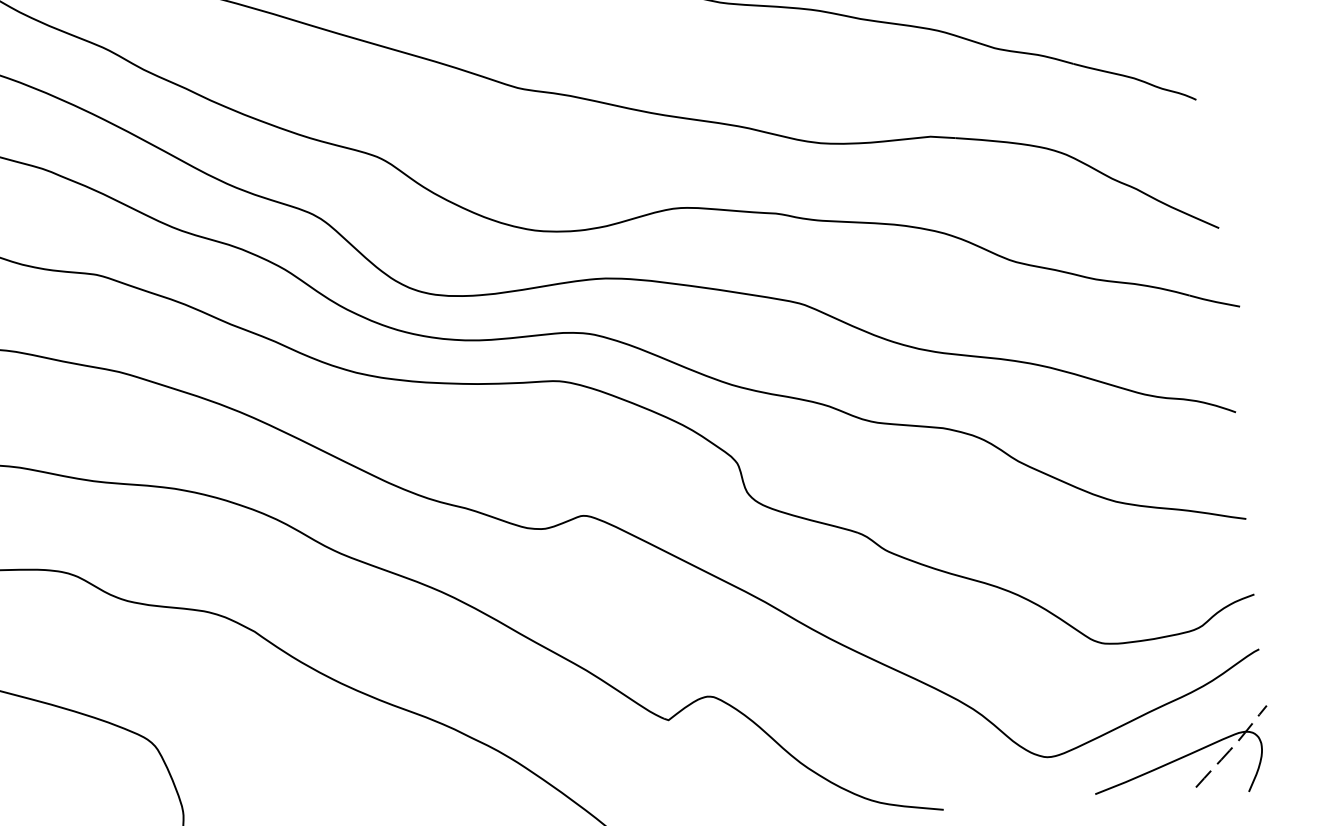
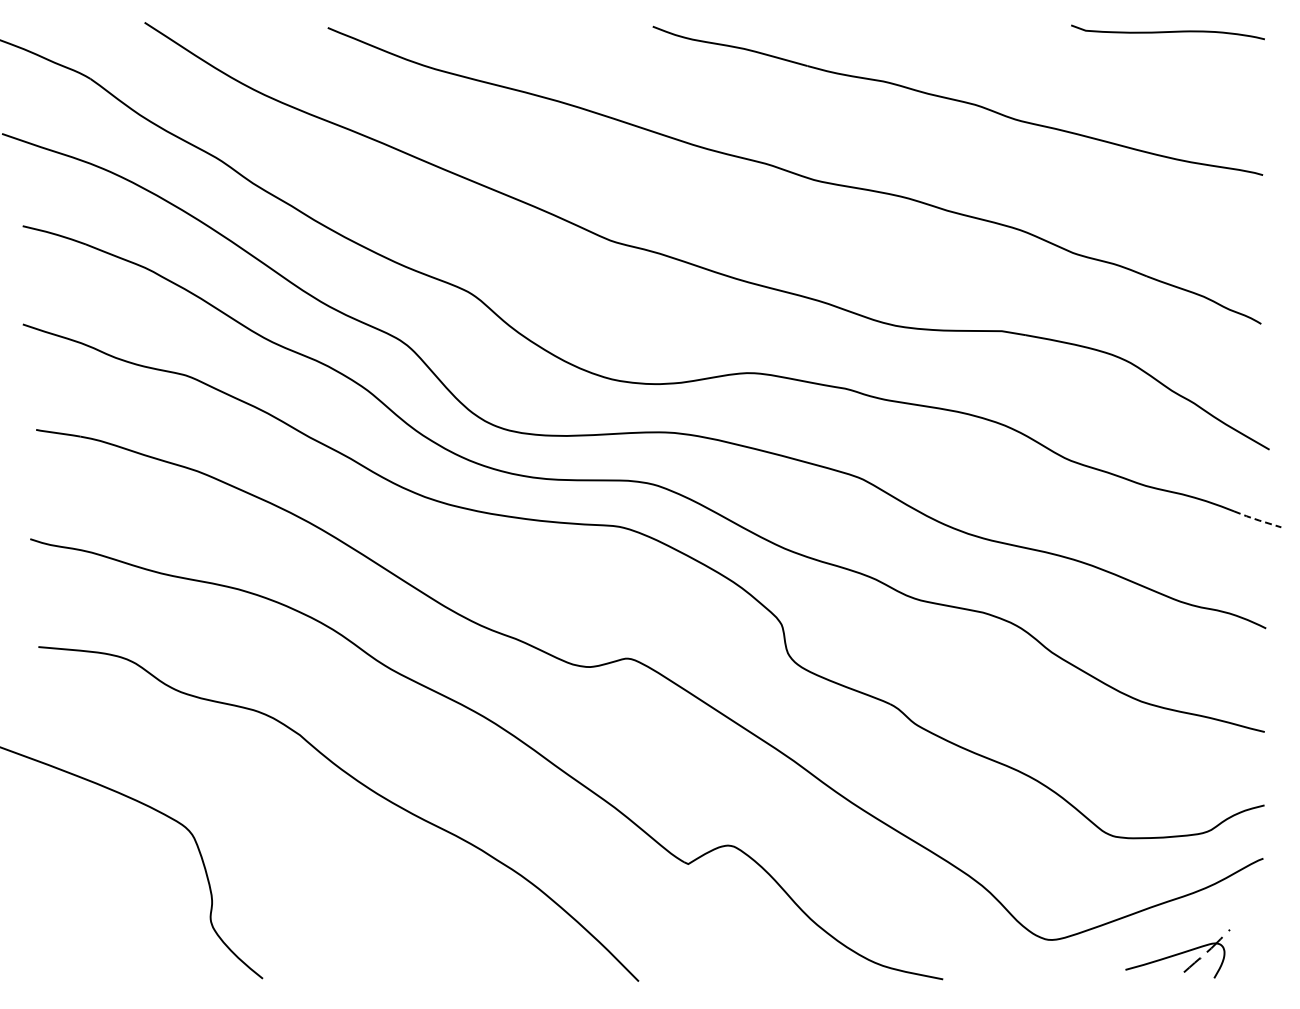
line: (1214, 301) -> (1257, 519), solid -> dashed
part: (1181, 756) -> (1177, 953), size x0.6

